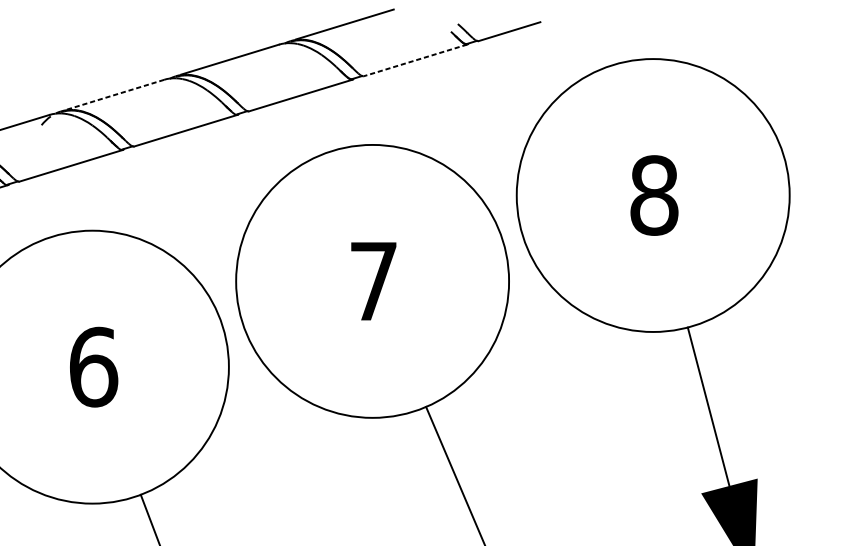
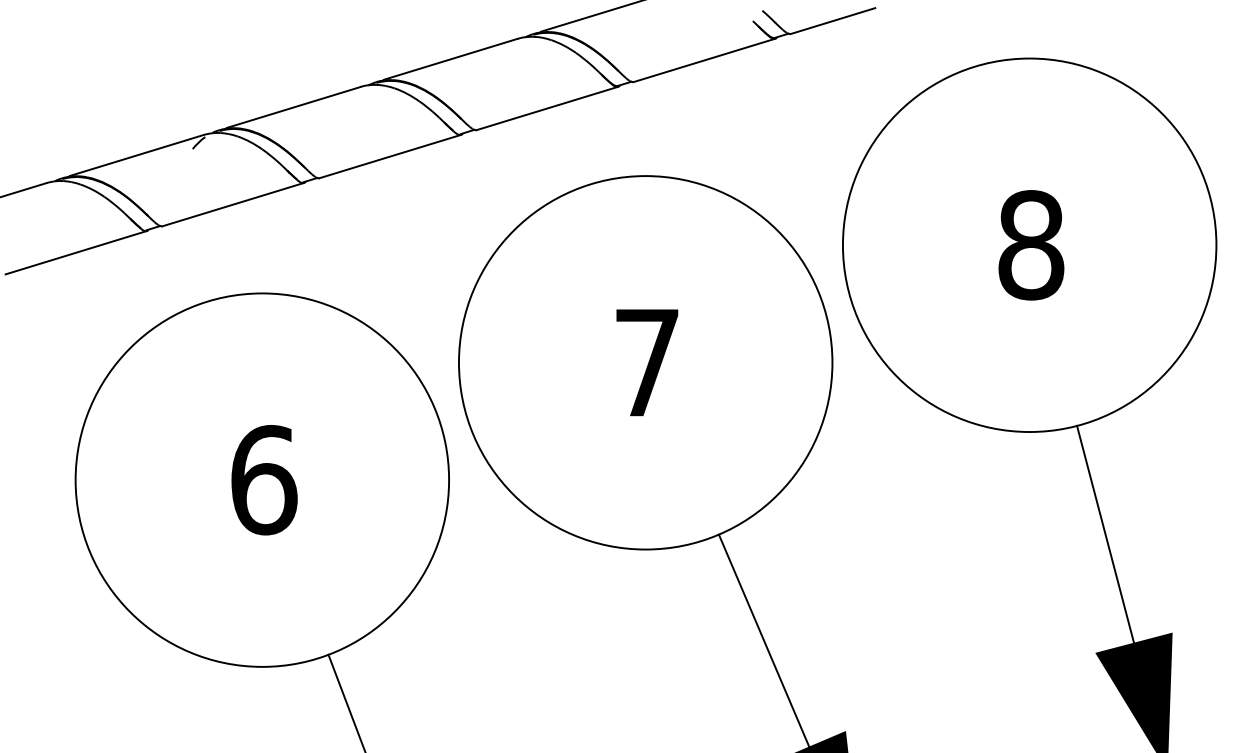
line: (415, 60) -> (704, 60), dashed -> solid
line: (115, 94) -> (293, 107), dashed -> solid

